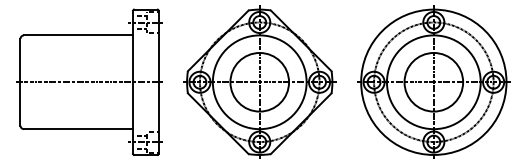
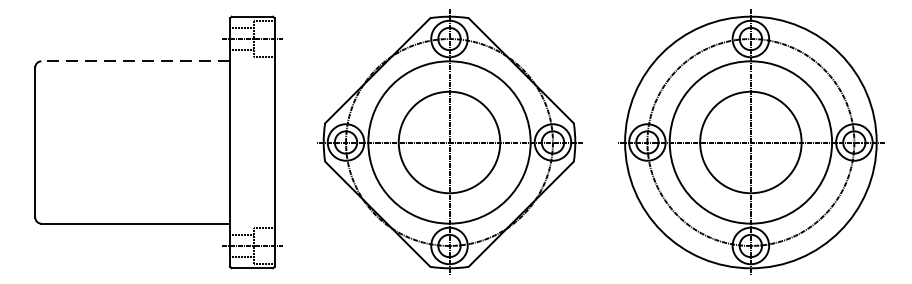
line: (78, 35) -> (135, 61), solid -> dashed
line: (89, 82) -> (154, 142), removed

